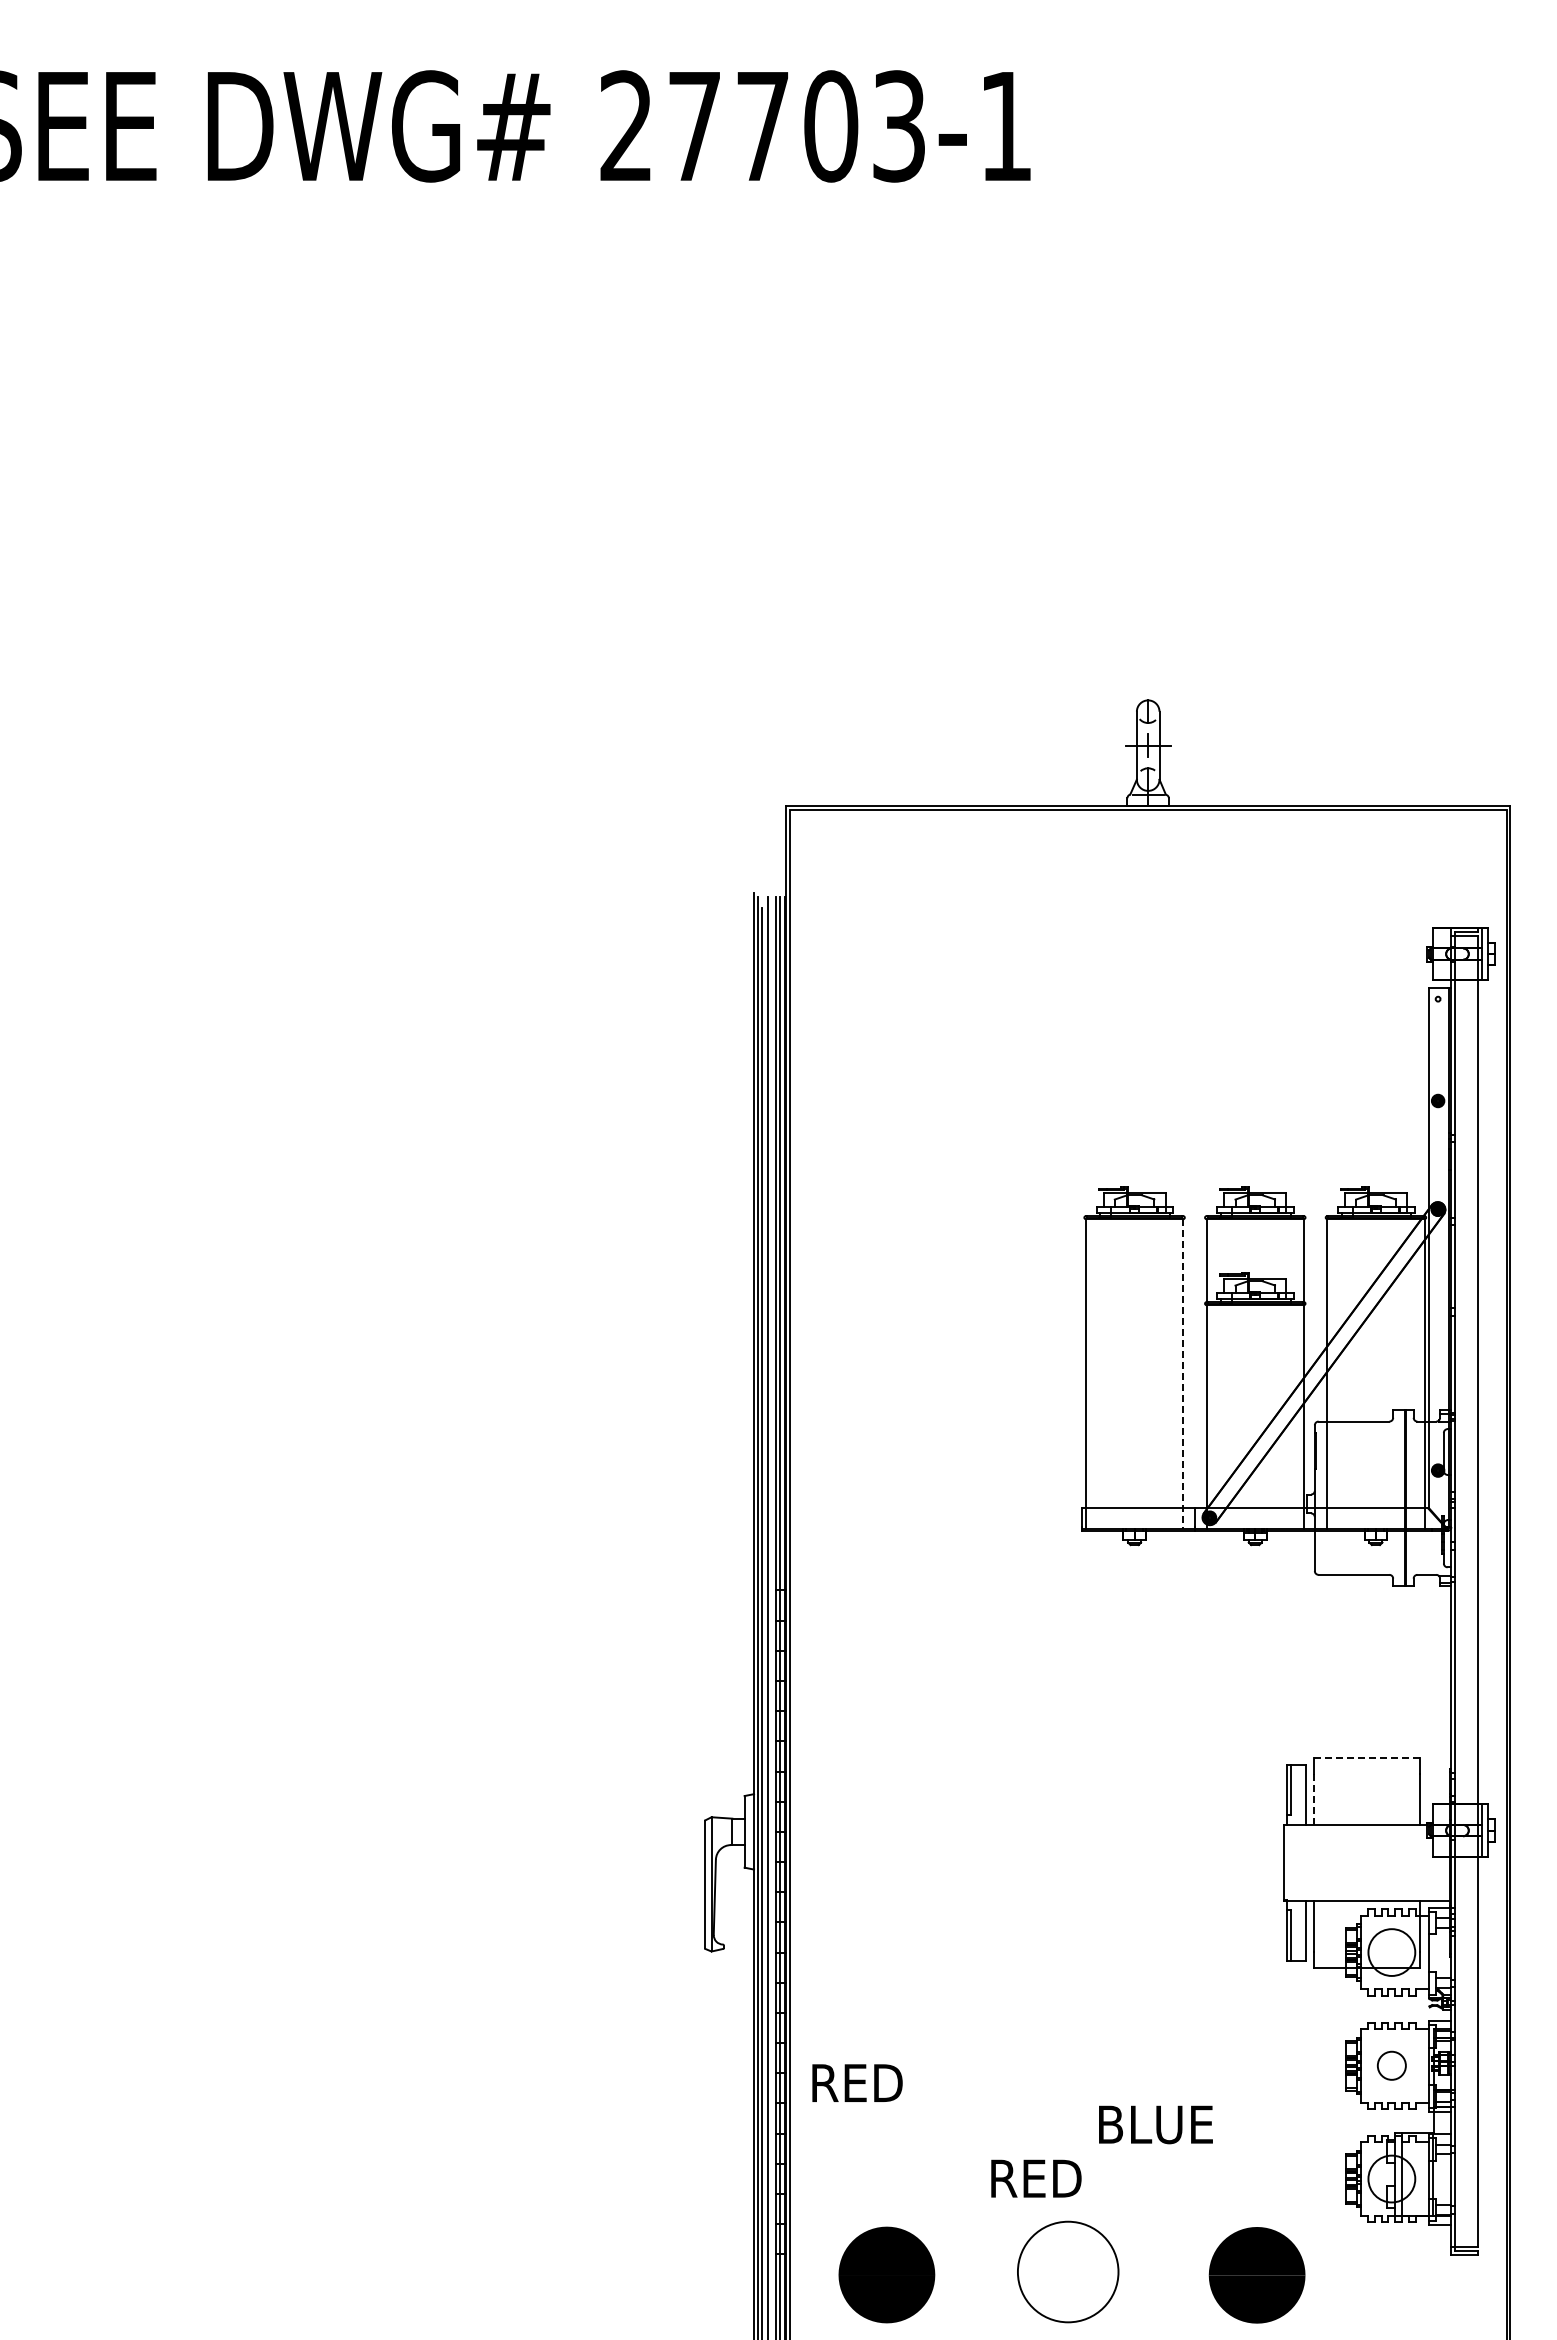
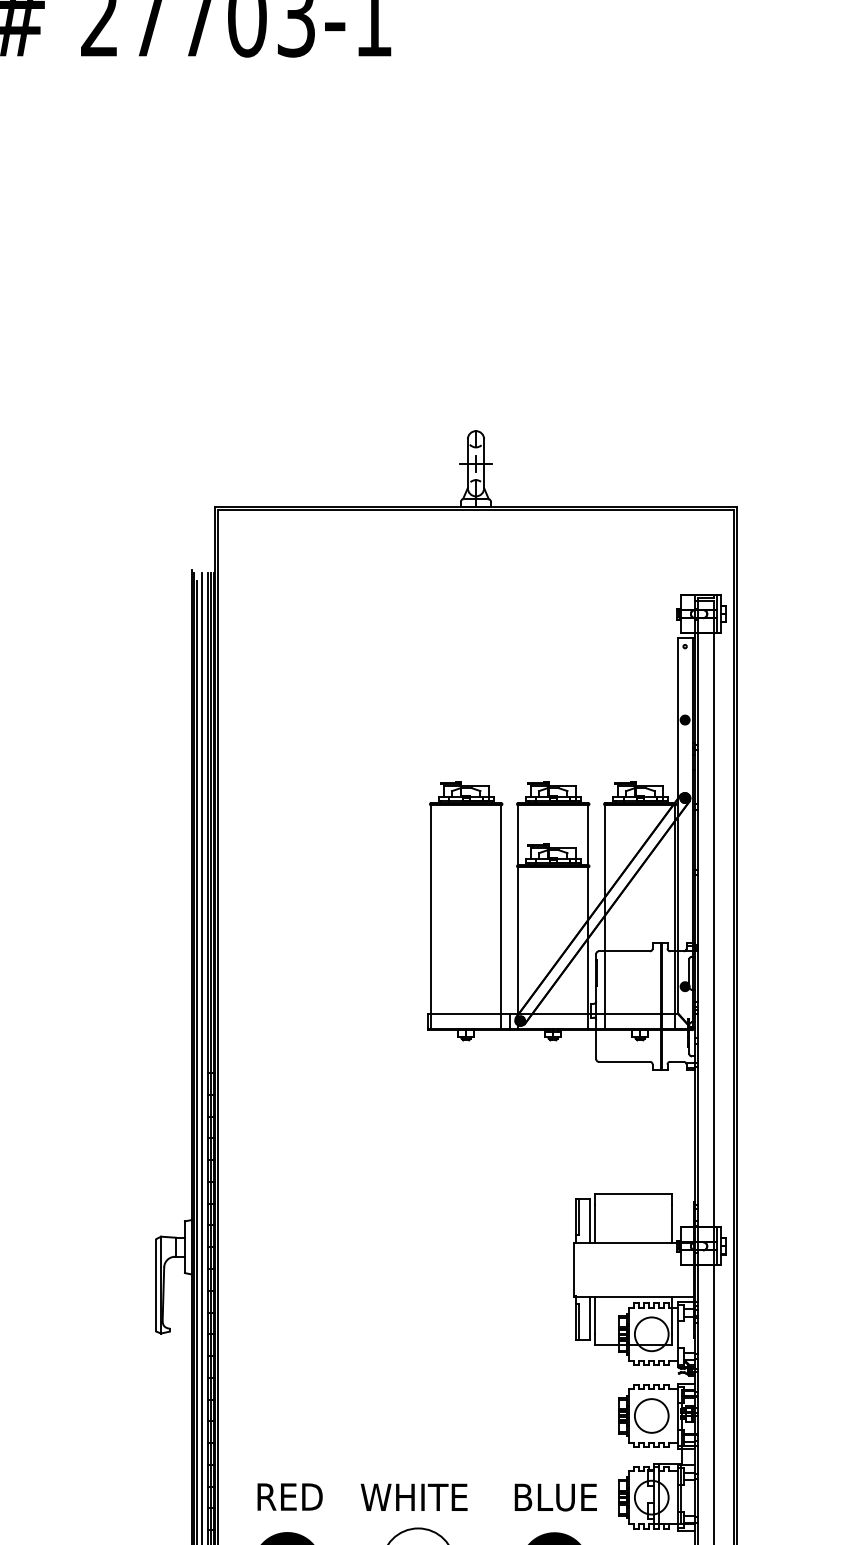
line: (1183, 1374) -> (501, 917), dashed -> solid
line: (1366, 1758) -> (633, 1194), dashed -> solid
line: (1313, 1799) -> (595, 1223), dashed -> solid
circle: (1391, 2065) -> (651, 1415), size x1.67
text: (857, 2082) -> (290, 1496), moved
text: (1155, 2124) -> (555, 1497), moved
text: (1062, 2178) -> (414, 1497), RED -> WHITE

